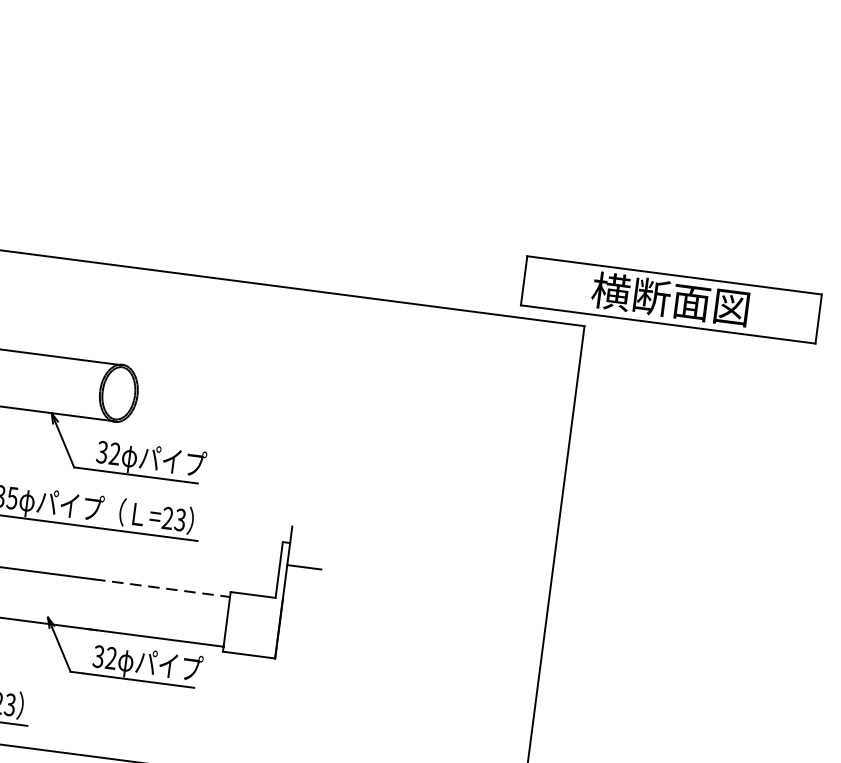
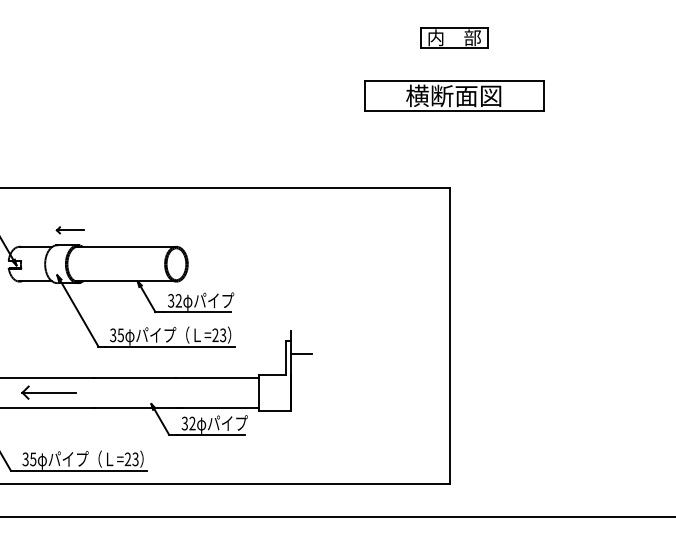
part: (623, 80) -> (454, 37), added
part: (671, 298) -> (454, 95), moved
line: (162, 587) -> (217, 377), dashed -> solid

